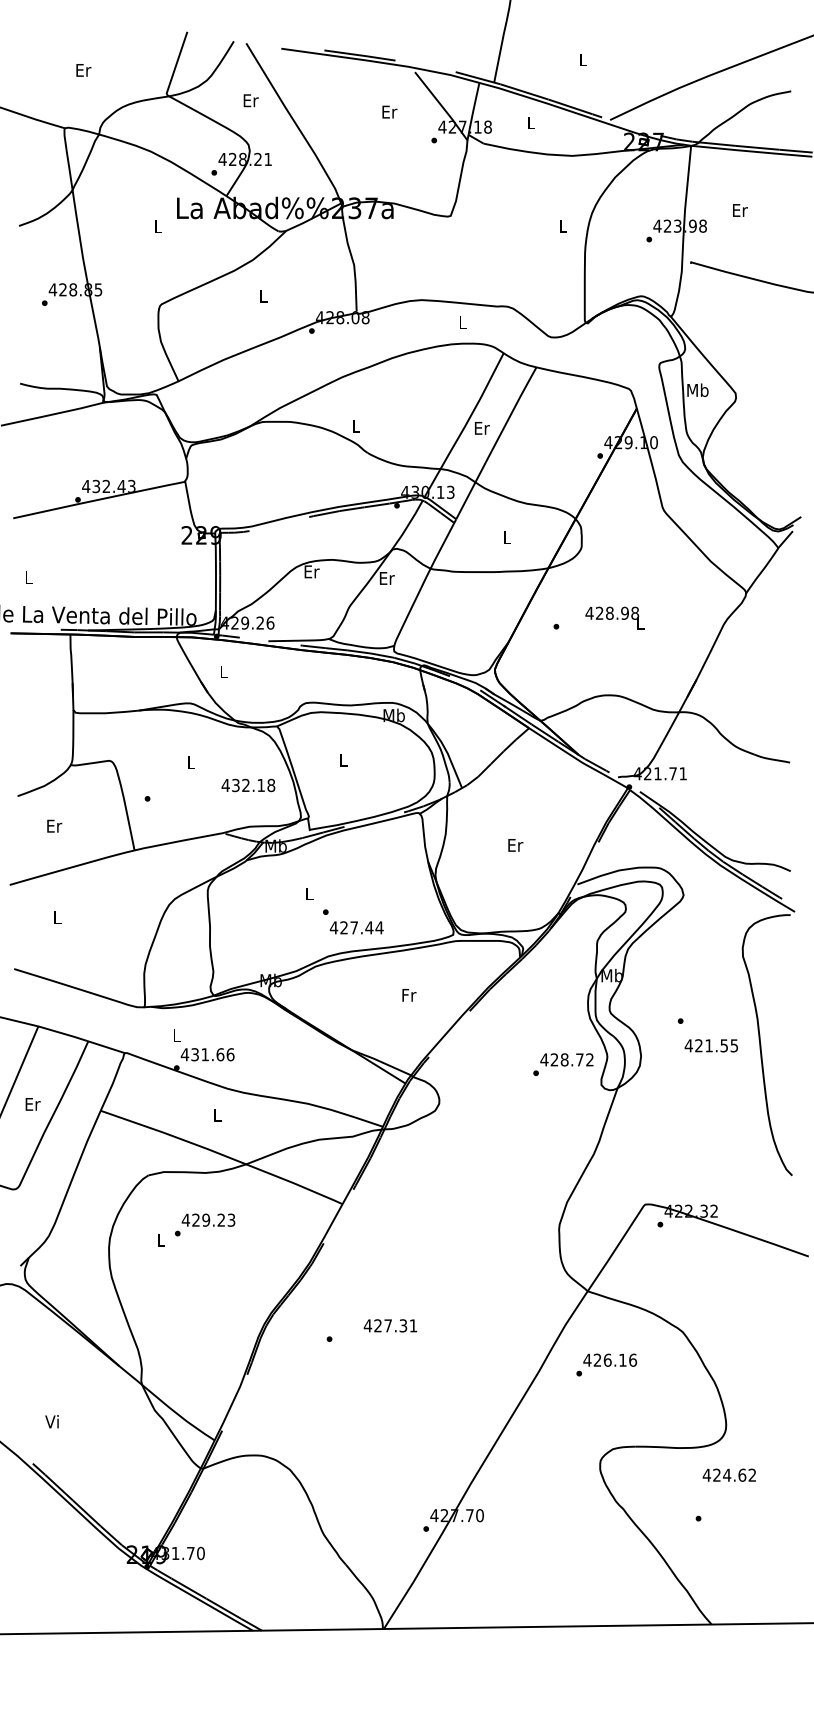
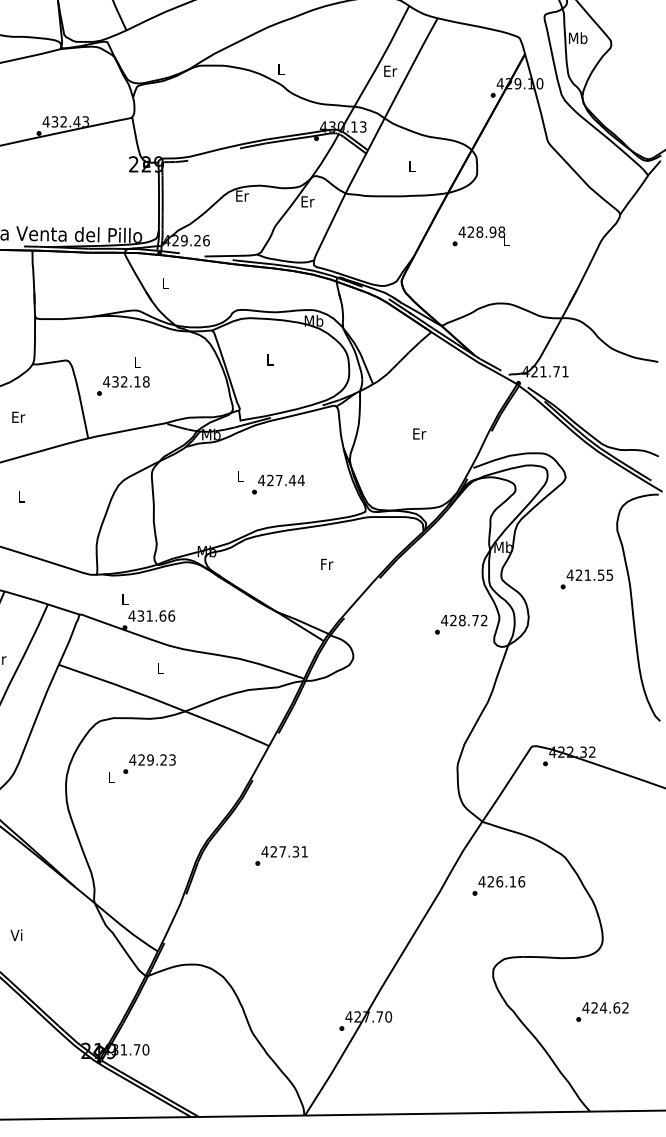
text: (614, 617) -> (483, 235), moved
text: (248, 785) -> (126, 381), moved
text: (356, 927) -> (281, 480), moved
text: (710, 1045) -> (589, 574), moved
text: (390, 1325) -> (284, 851), moved
text: (728, 1474) -> (604, 1007), moved

